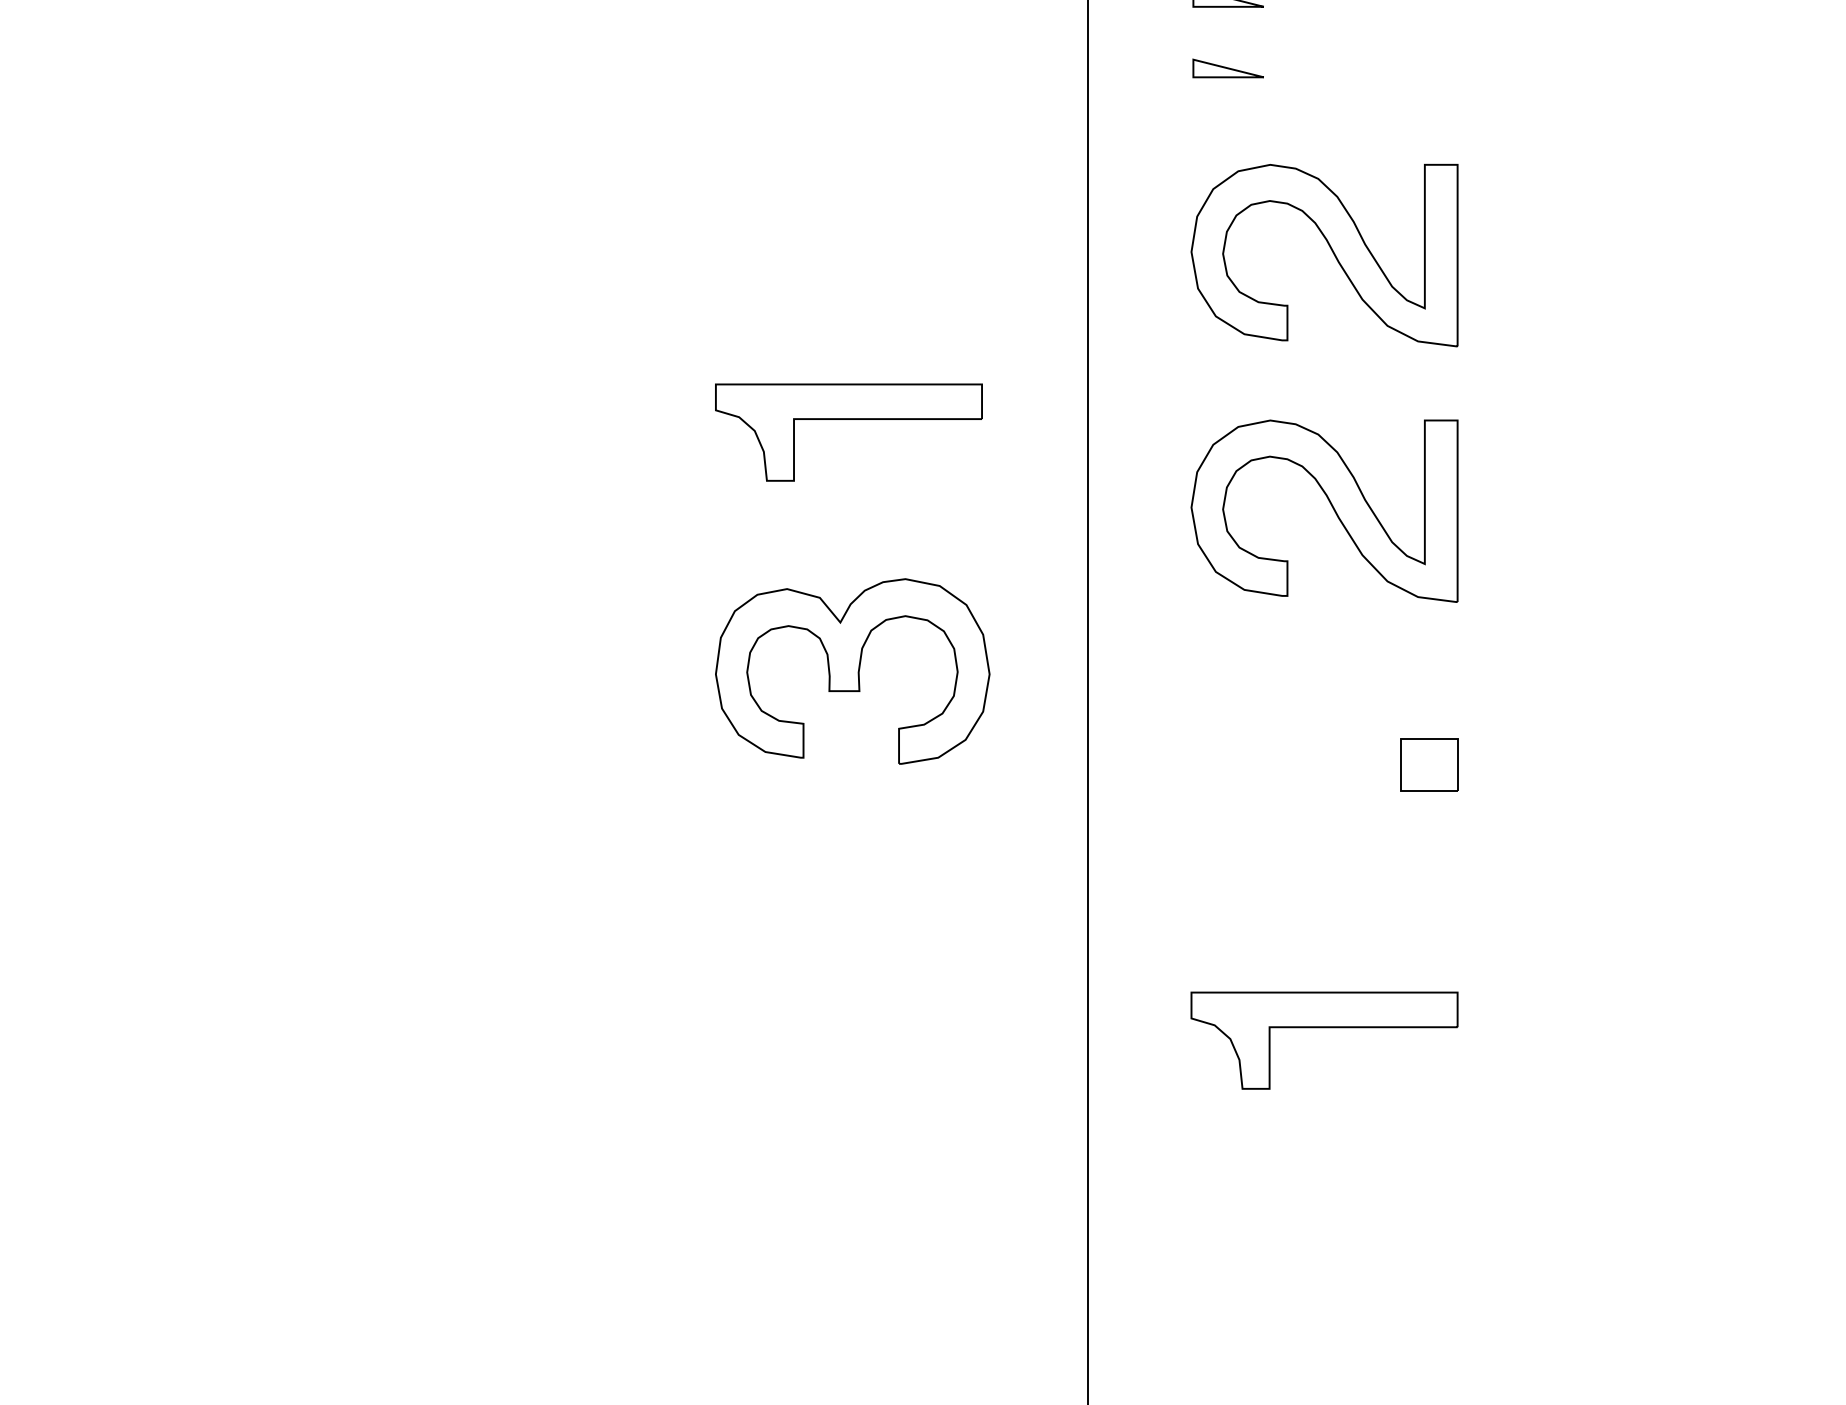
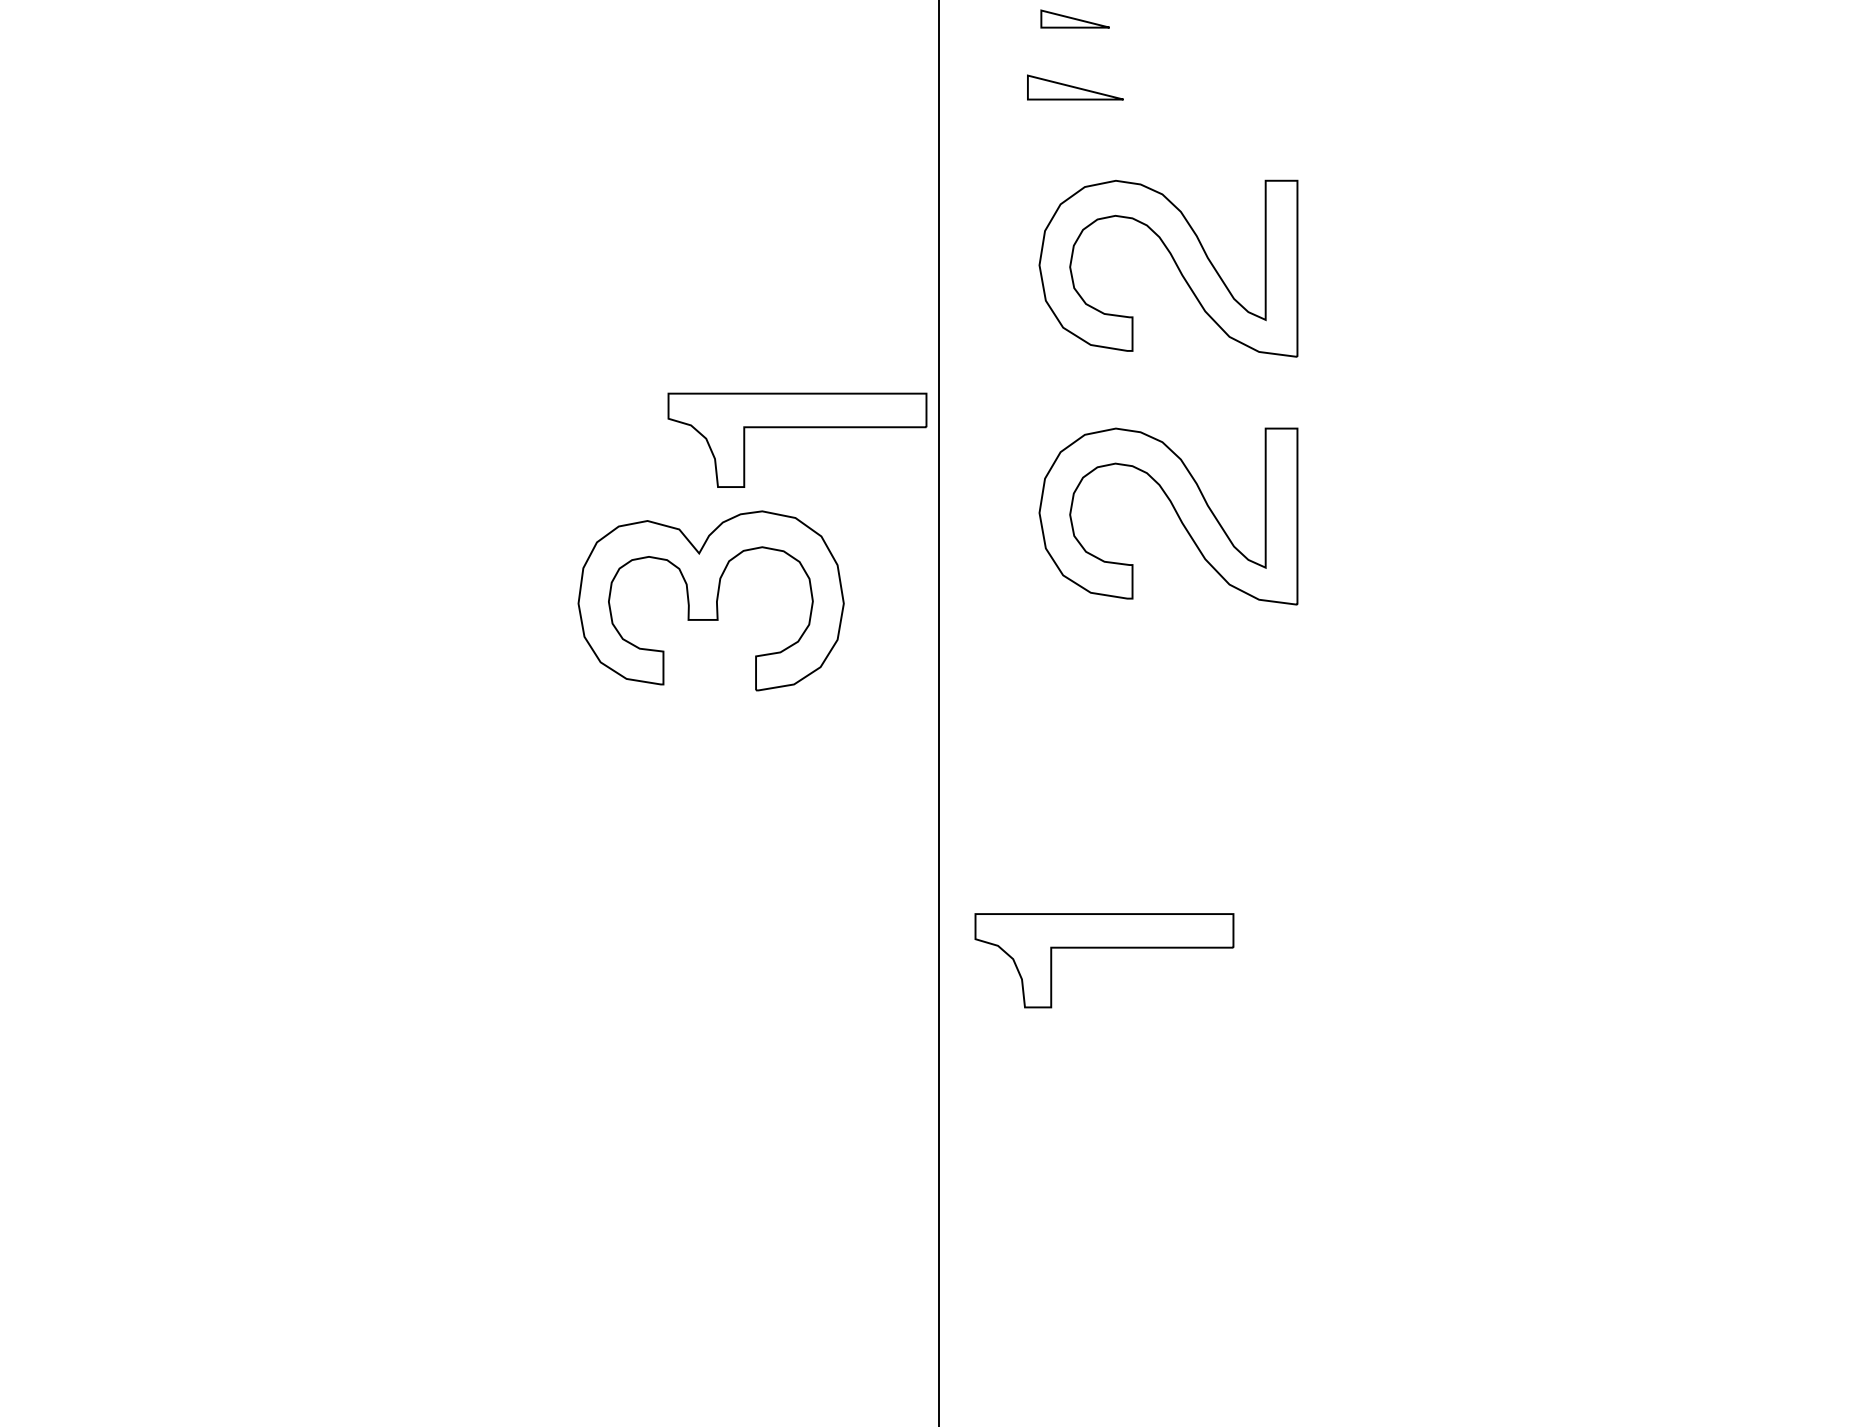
part: (1227, 67) -> (1074, 86), size x1.4
part: (848, 420) -> (797, 428), moved
part: (852, 671) -> (710, 600), moved
part: (1428, 764) -> (1269, 762), removed
part: (1324, 1028) -> (1104, 948), moved

